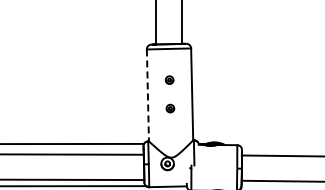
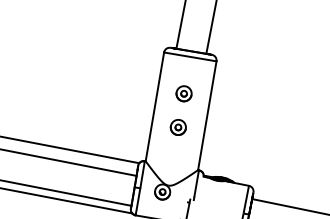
part: (169, 79) -> (183, 93), size x1.67
line: (147, 95) -> (154, 106), dashed -> solid
part: (170, 108) -> (178, 127), size x1.67

